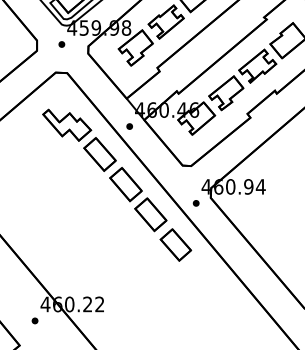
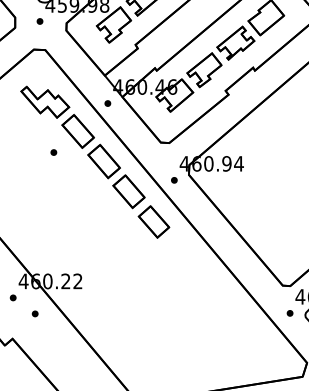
part: (75, 175) -> (53, 152), added
part: (56, 336) -> (34, 313), added

